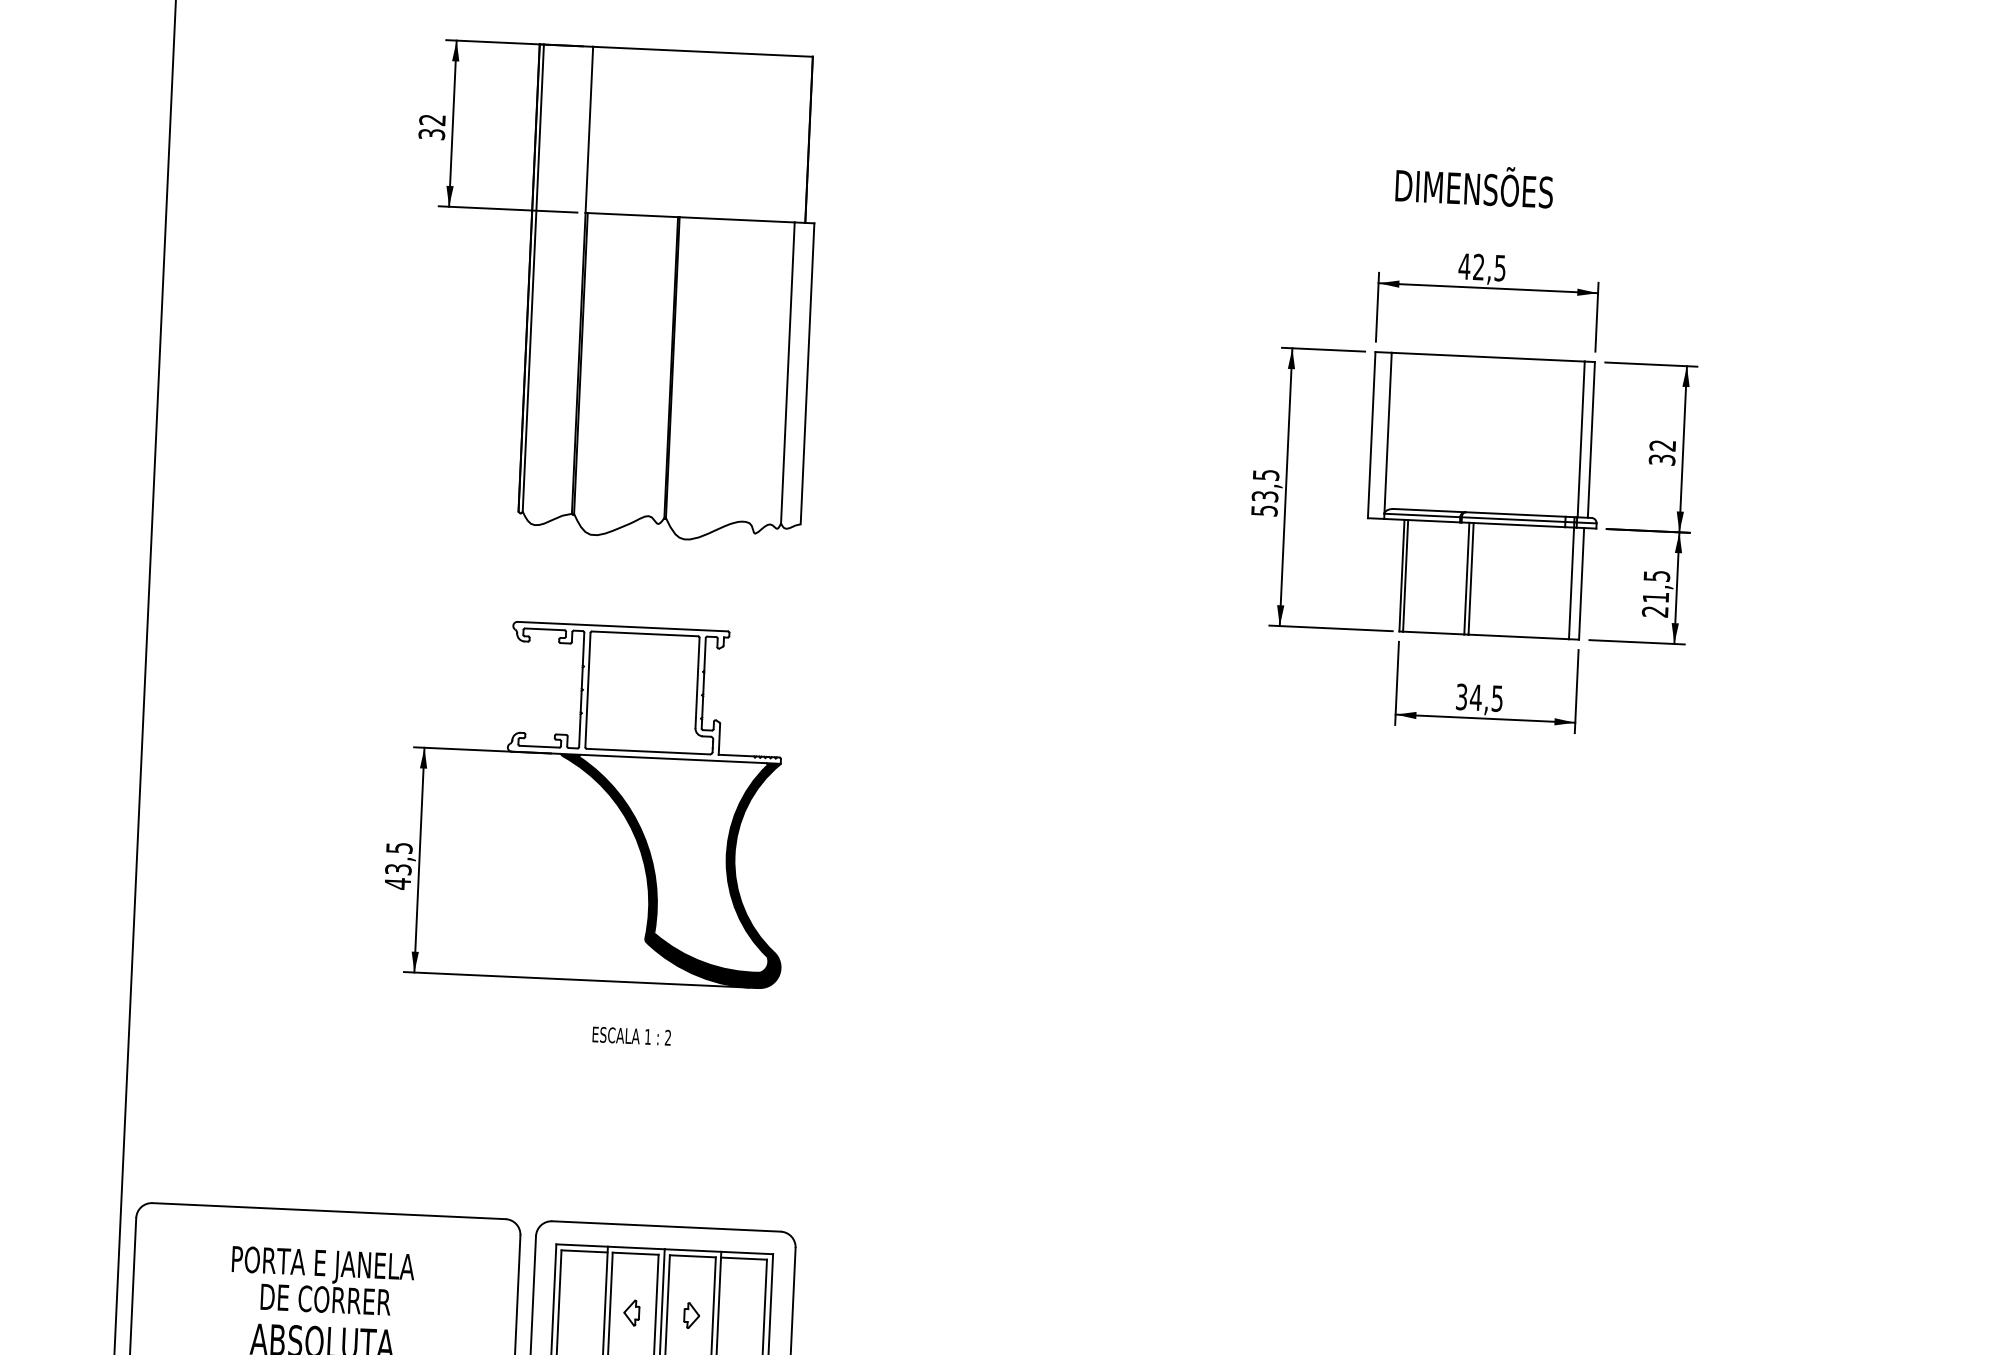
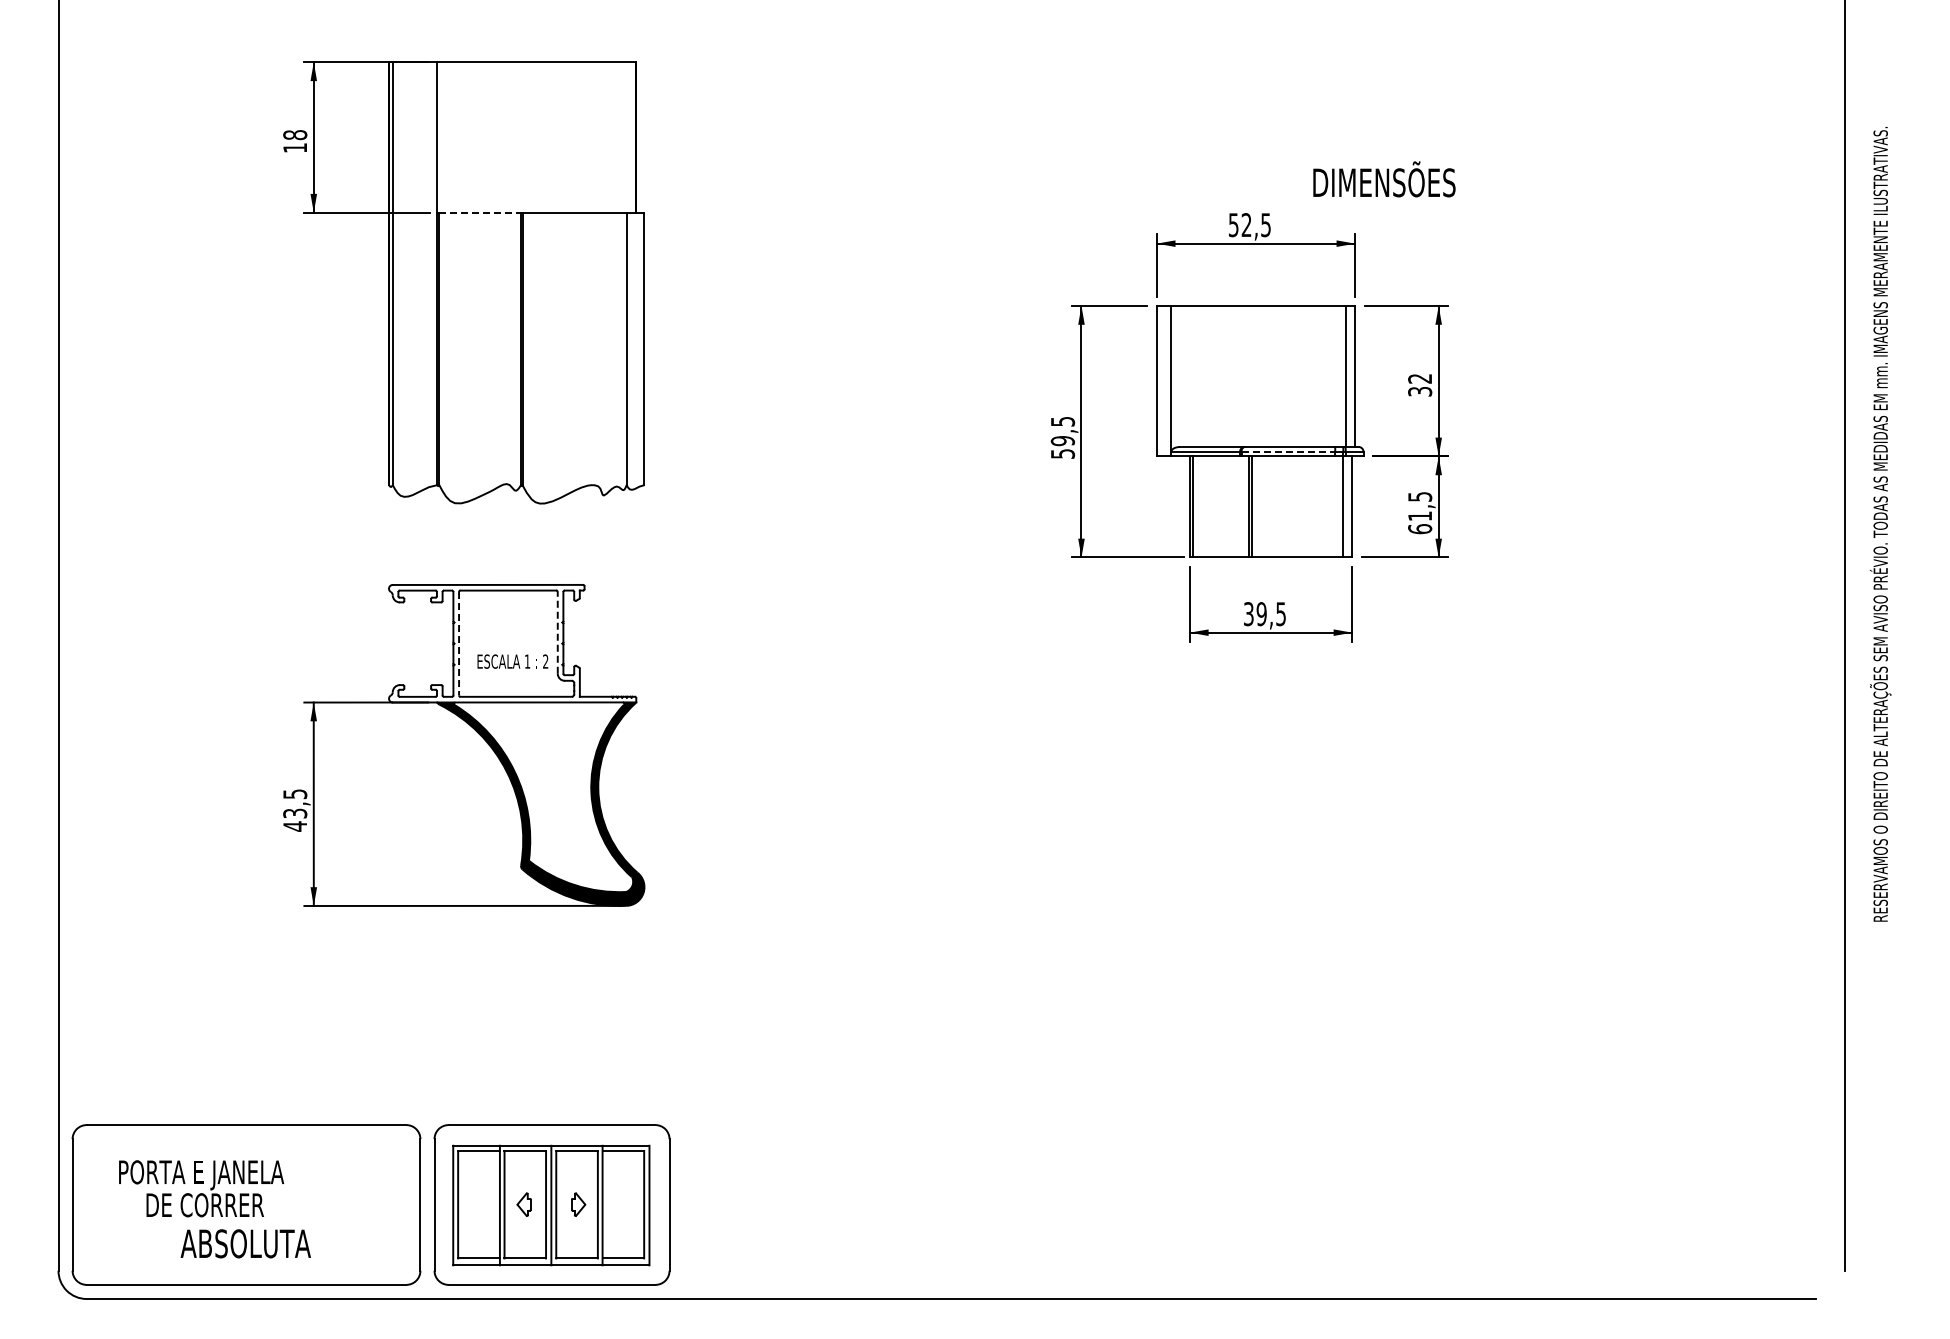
text: (432, 127) -> (295, 141), 32 -> 18
text: (1474, 185) -> (1384, 179), moved
line: (633, 214) -> (480, 212), solid -> dashed
text: (1464, 267) -> (1233, 225), 42,5 -> 52,5
text: (1264, 497) -> (1062, 441), 53,5 -> 59,5
line: (1513, 519) -> (1288, 451), solid -> dashed
text: (1655, 612) -> (1420, 529), 21,5 -> 61,5
line: (697, 682) -> (557, 632), solid -> dashed
line: (588, 689) -> (459, 643), solid -> dashed
text: (1475, 698) -> (1261, 614), 34,5 -> 39,5
text: (631, 1036) -> (512, 661), moved
text: (322, 1281) -> (201, 1188), moved

